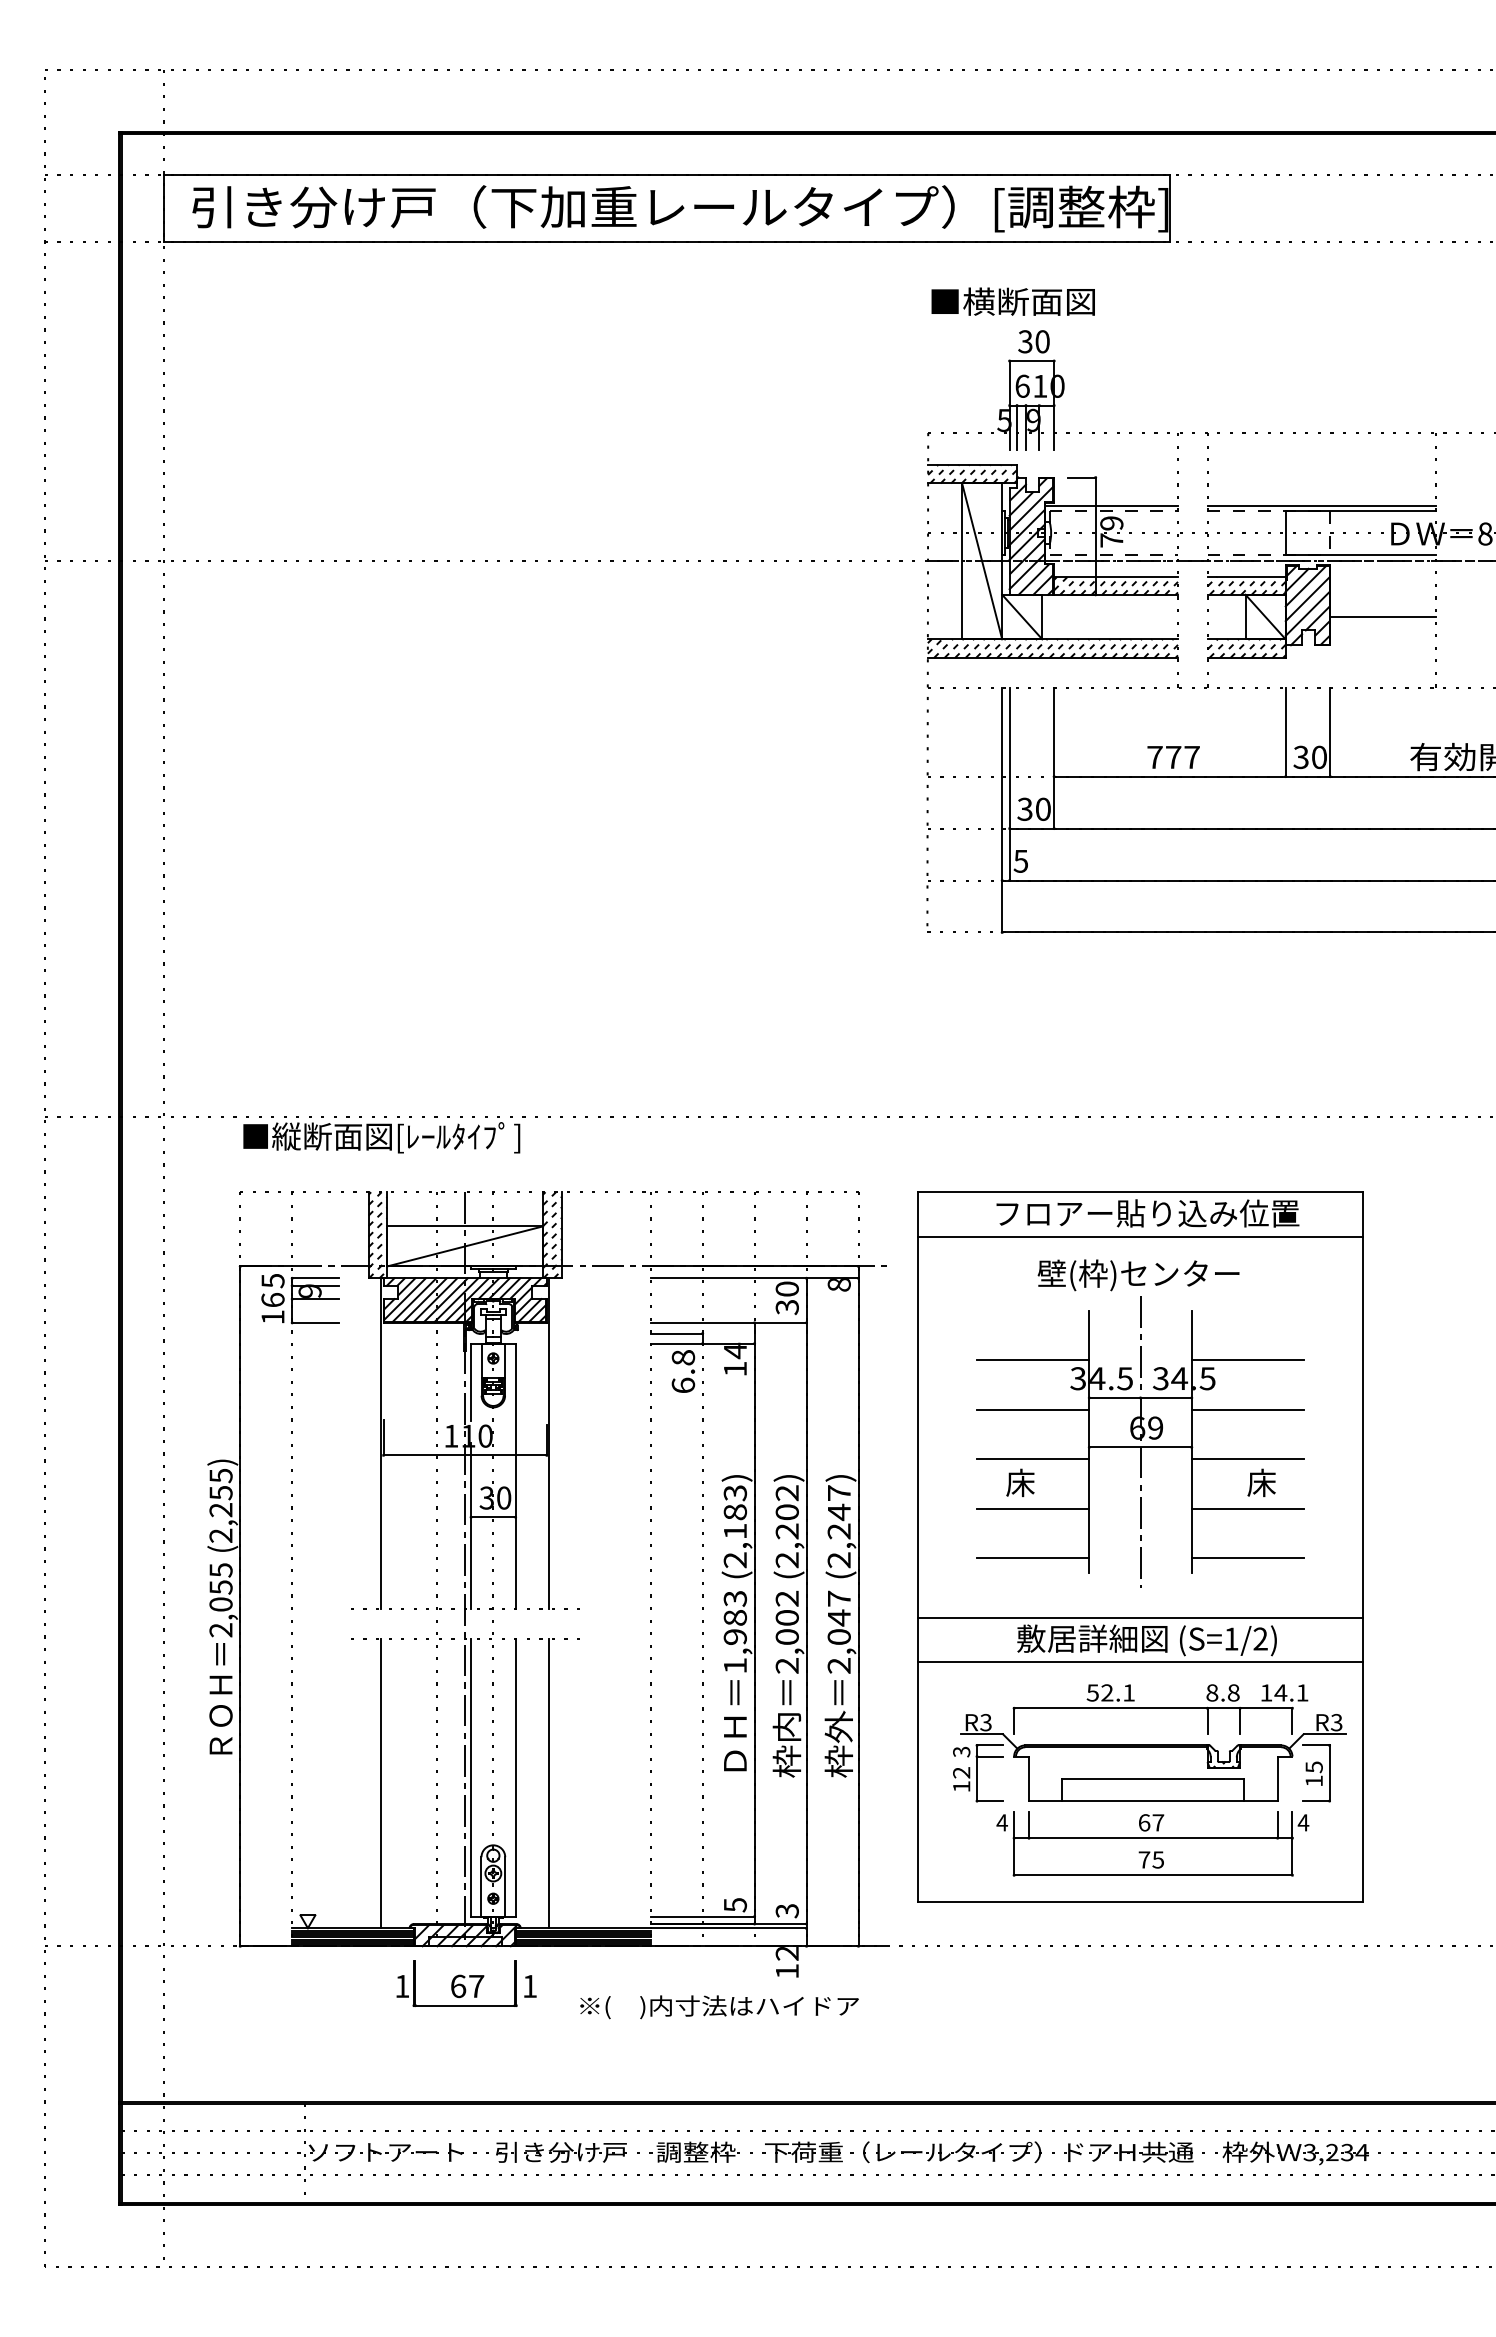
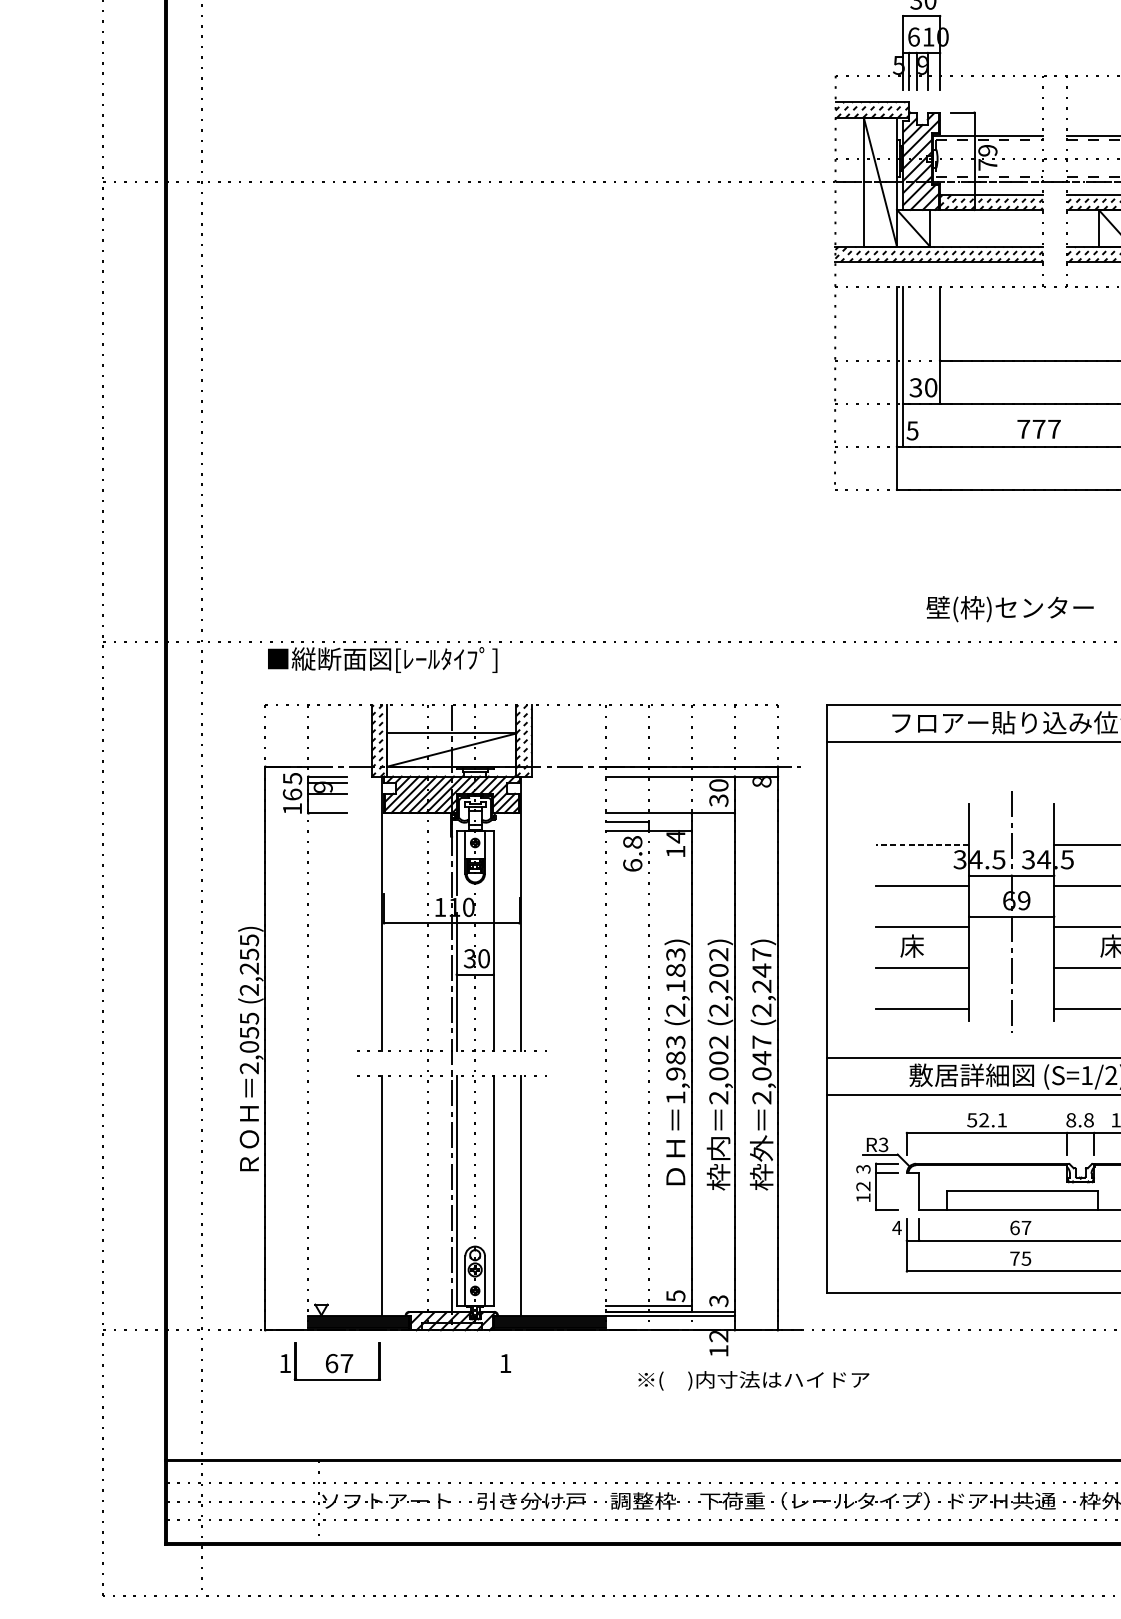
text: (1173, 757) -> (1039, 429), moved
text: (1138, 1275) -> (1010, 609), moved
line: (1032, 1360) -> (922, 844), solid -> dashed
part: (456, 1983) -> (330, 1361), moved
text: (719, 2007) -> (753, 1381), moved

